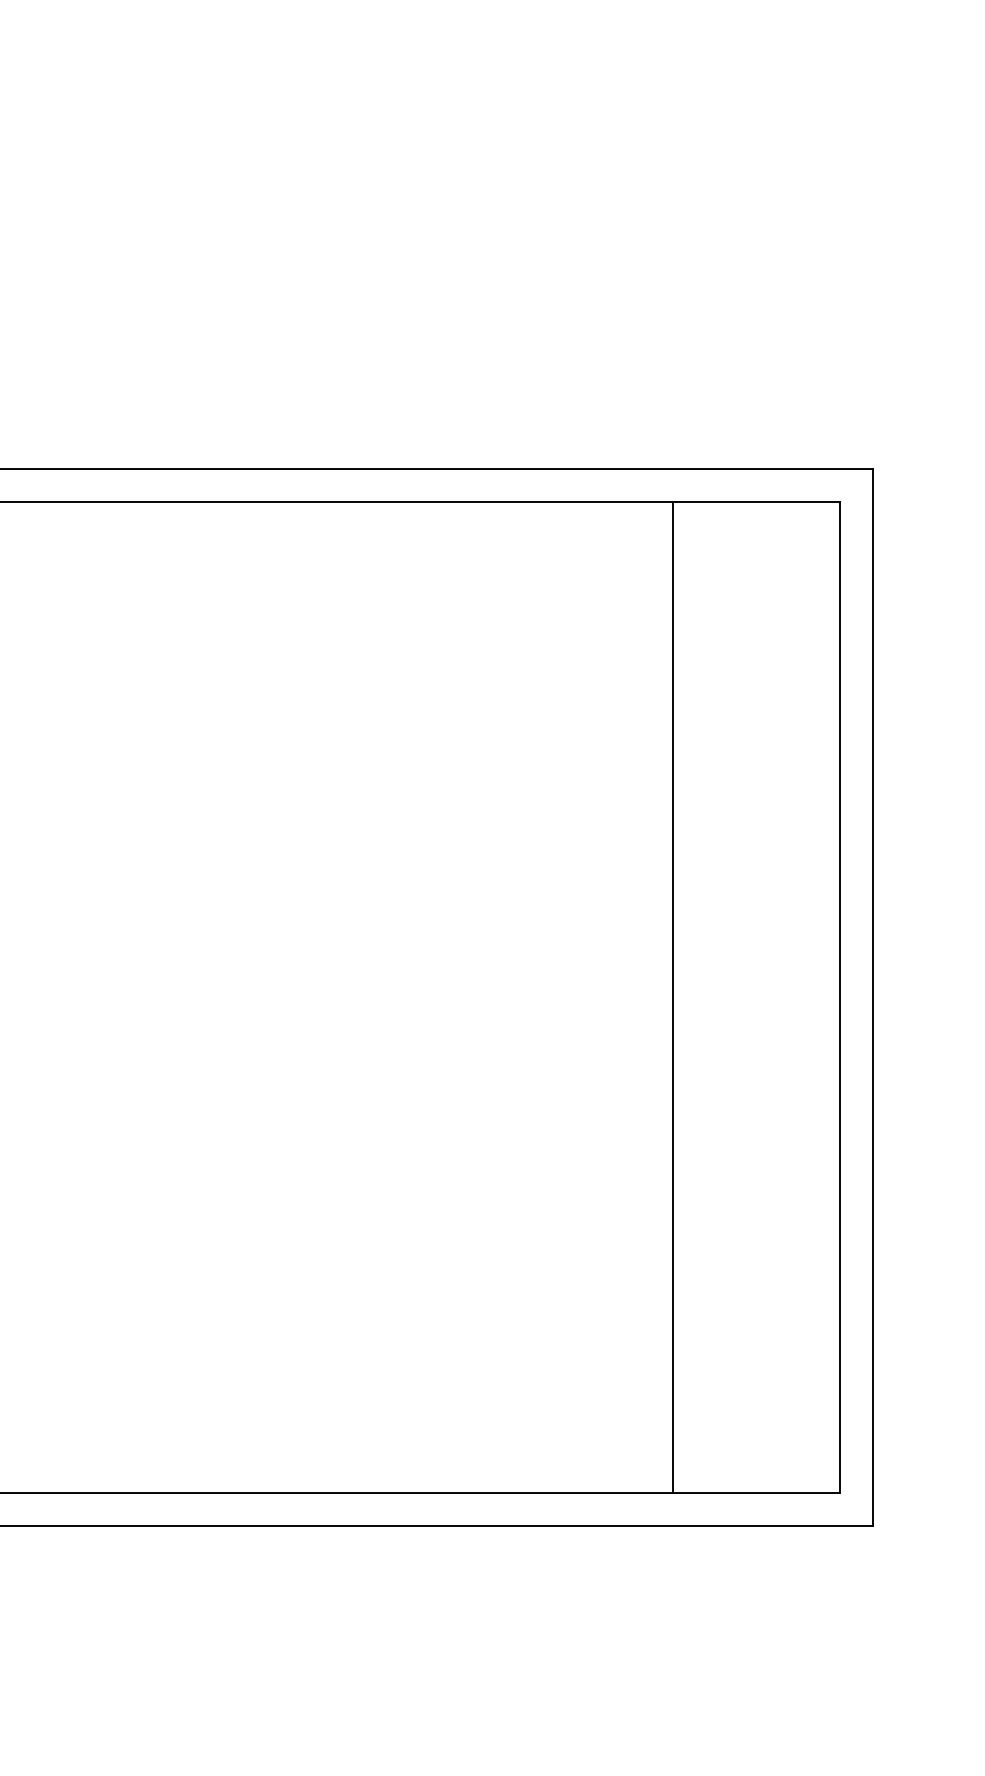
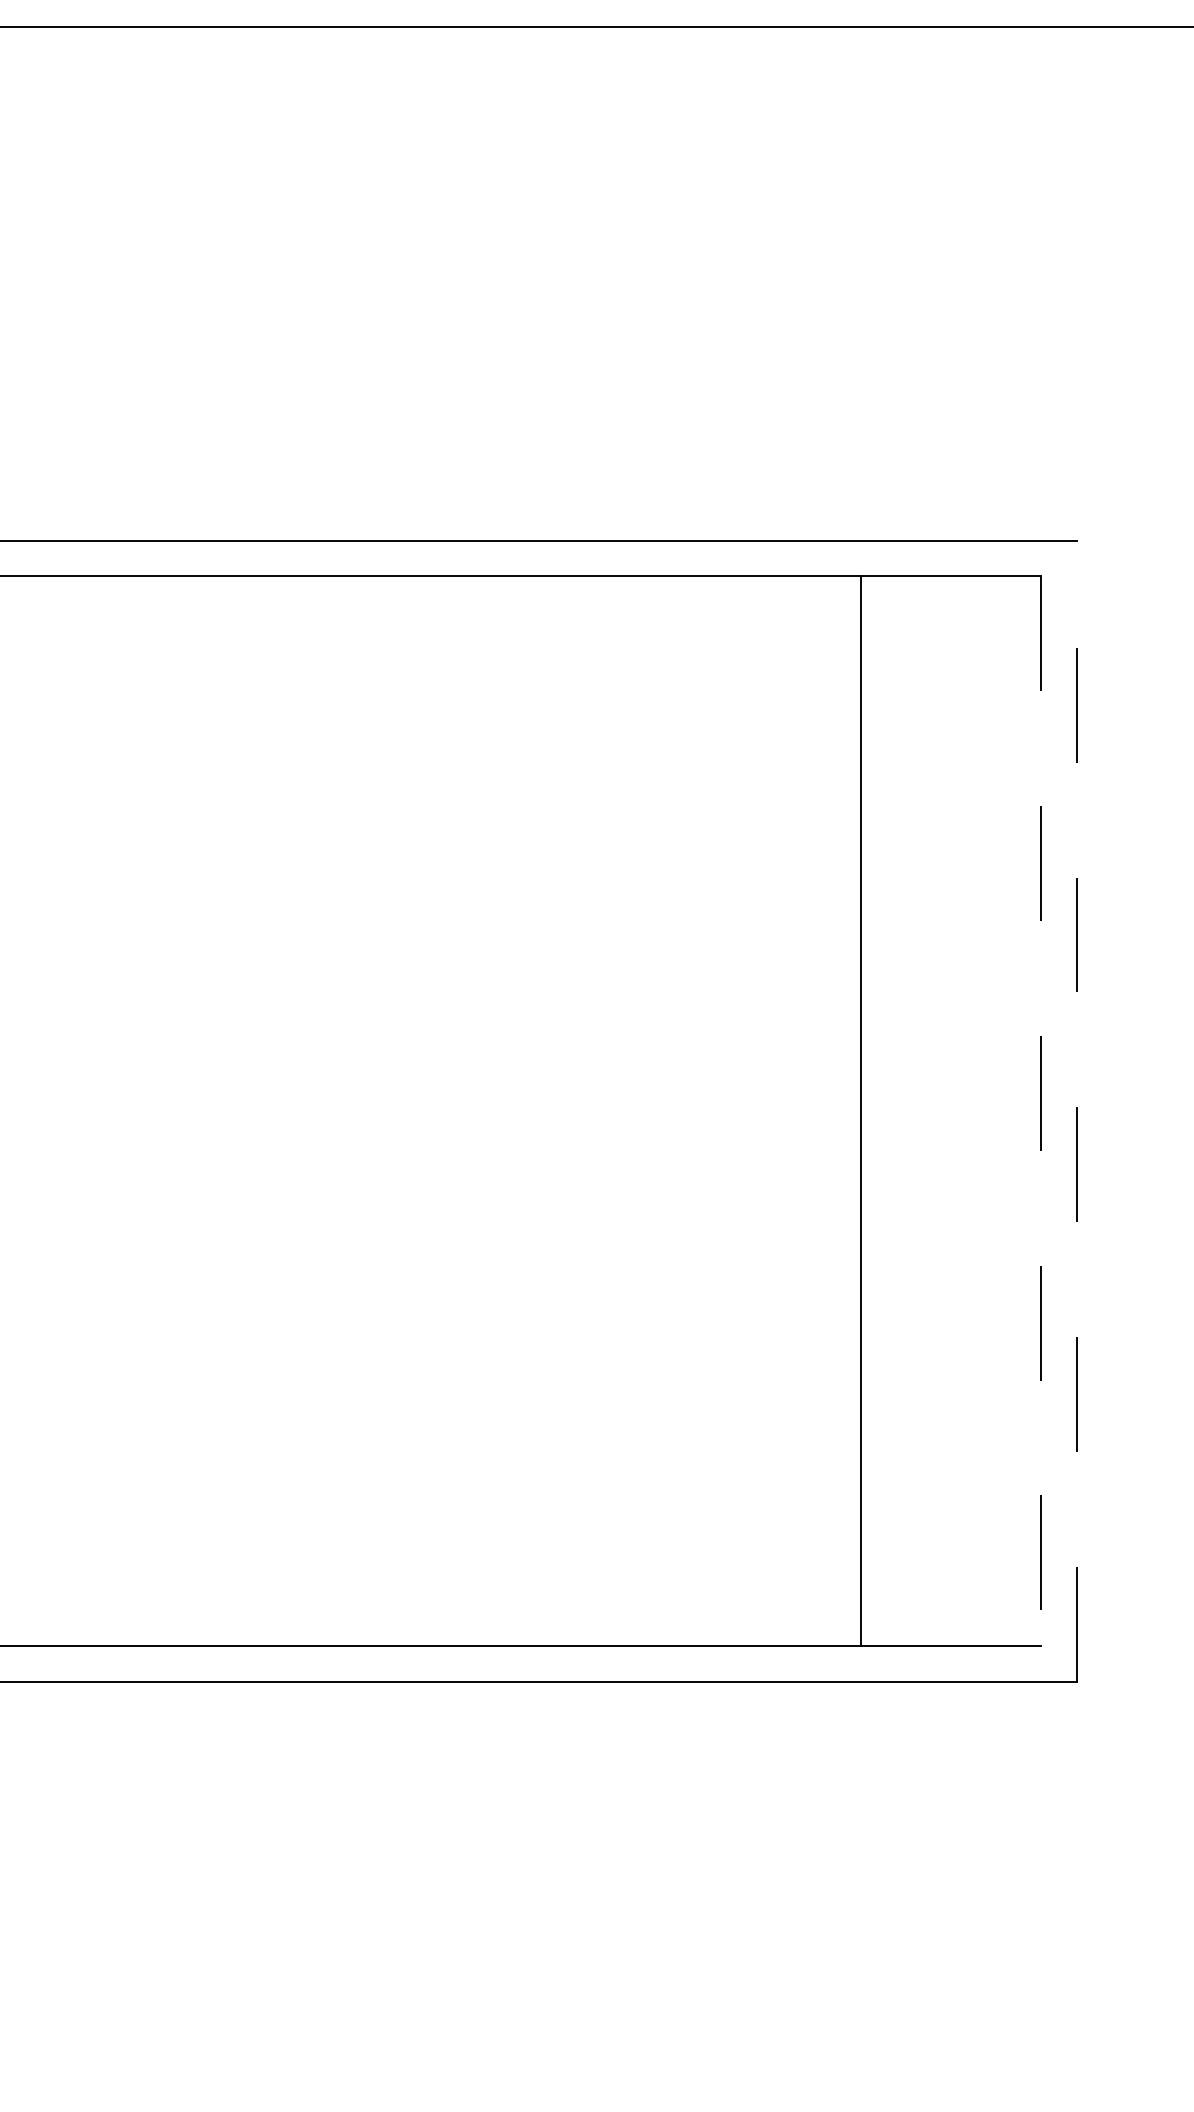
line: (839, 997) -> (1041, 1111), solid -> dashed
line: (873, 997) -> (1077, 1111), solid -> dashed

